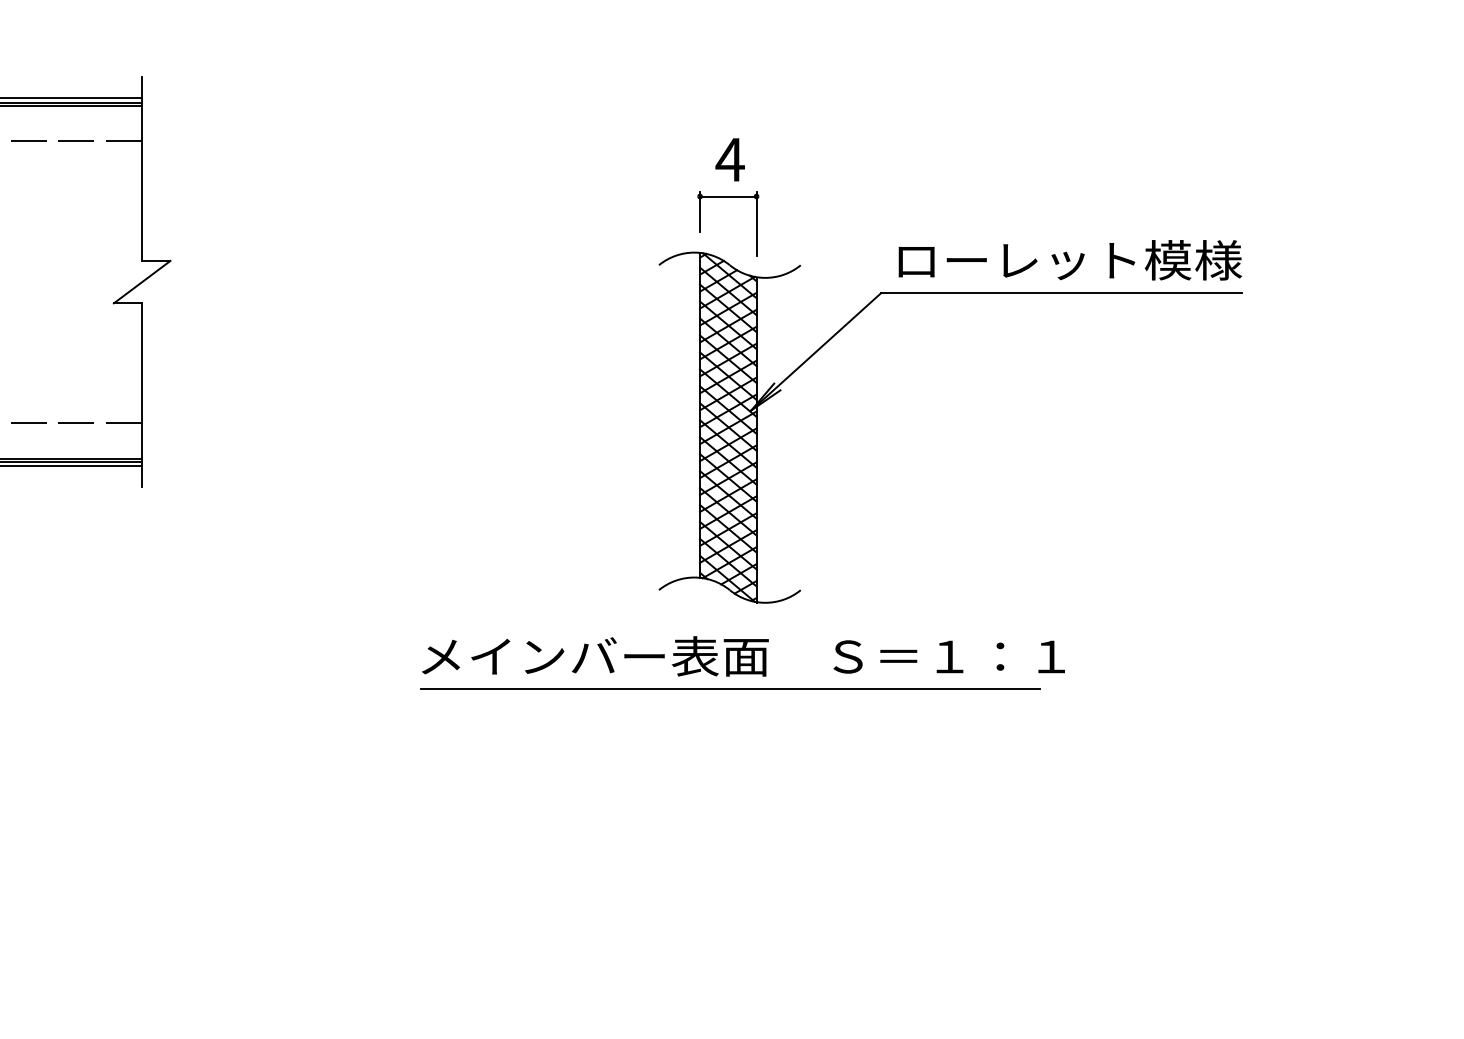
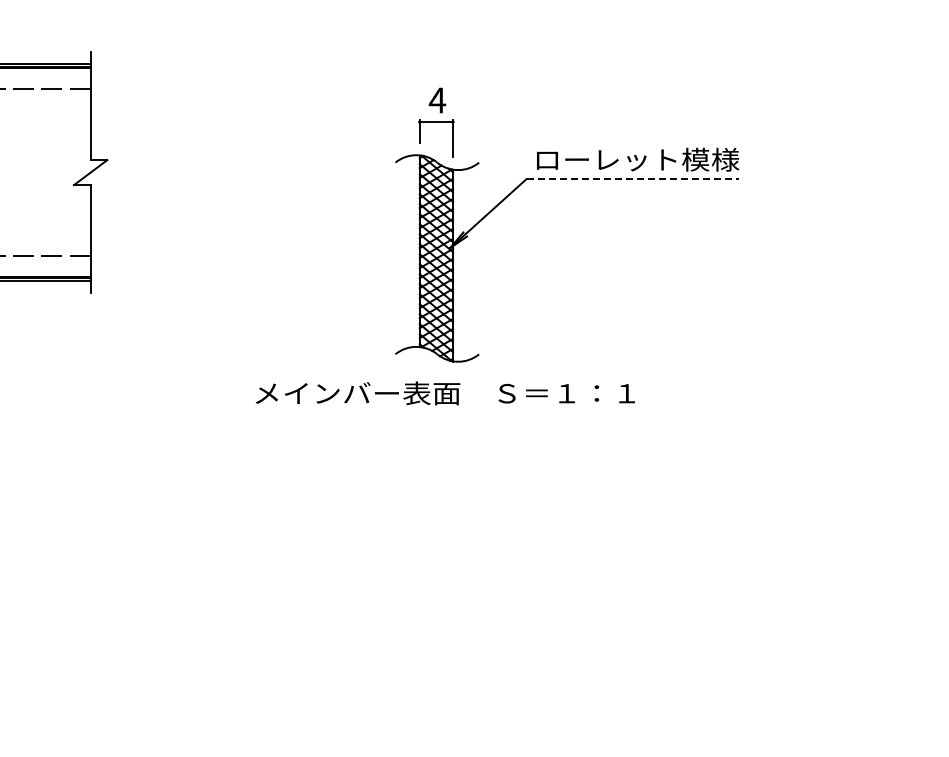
line: (1062, 293) -> (633, 179), solid -> dashed
line: (730, 688) -> (437, 412), removed

